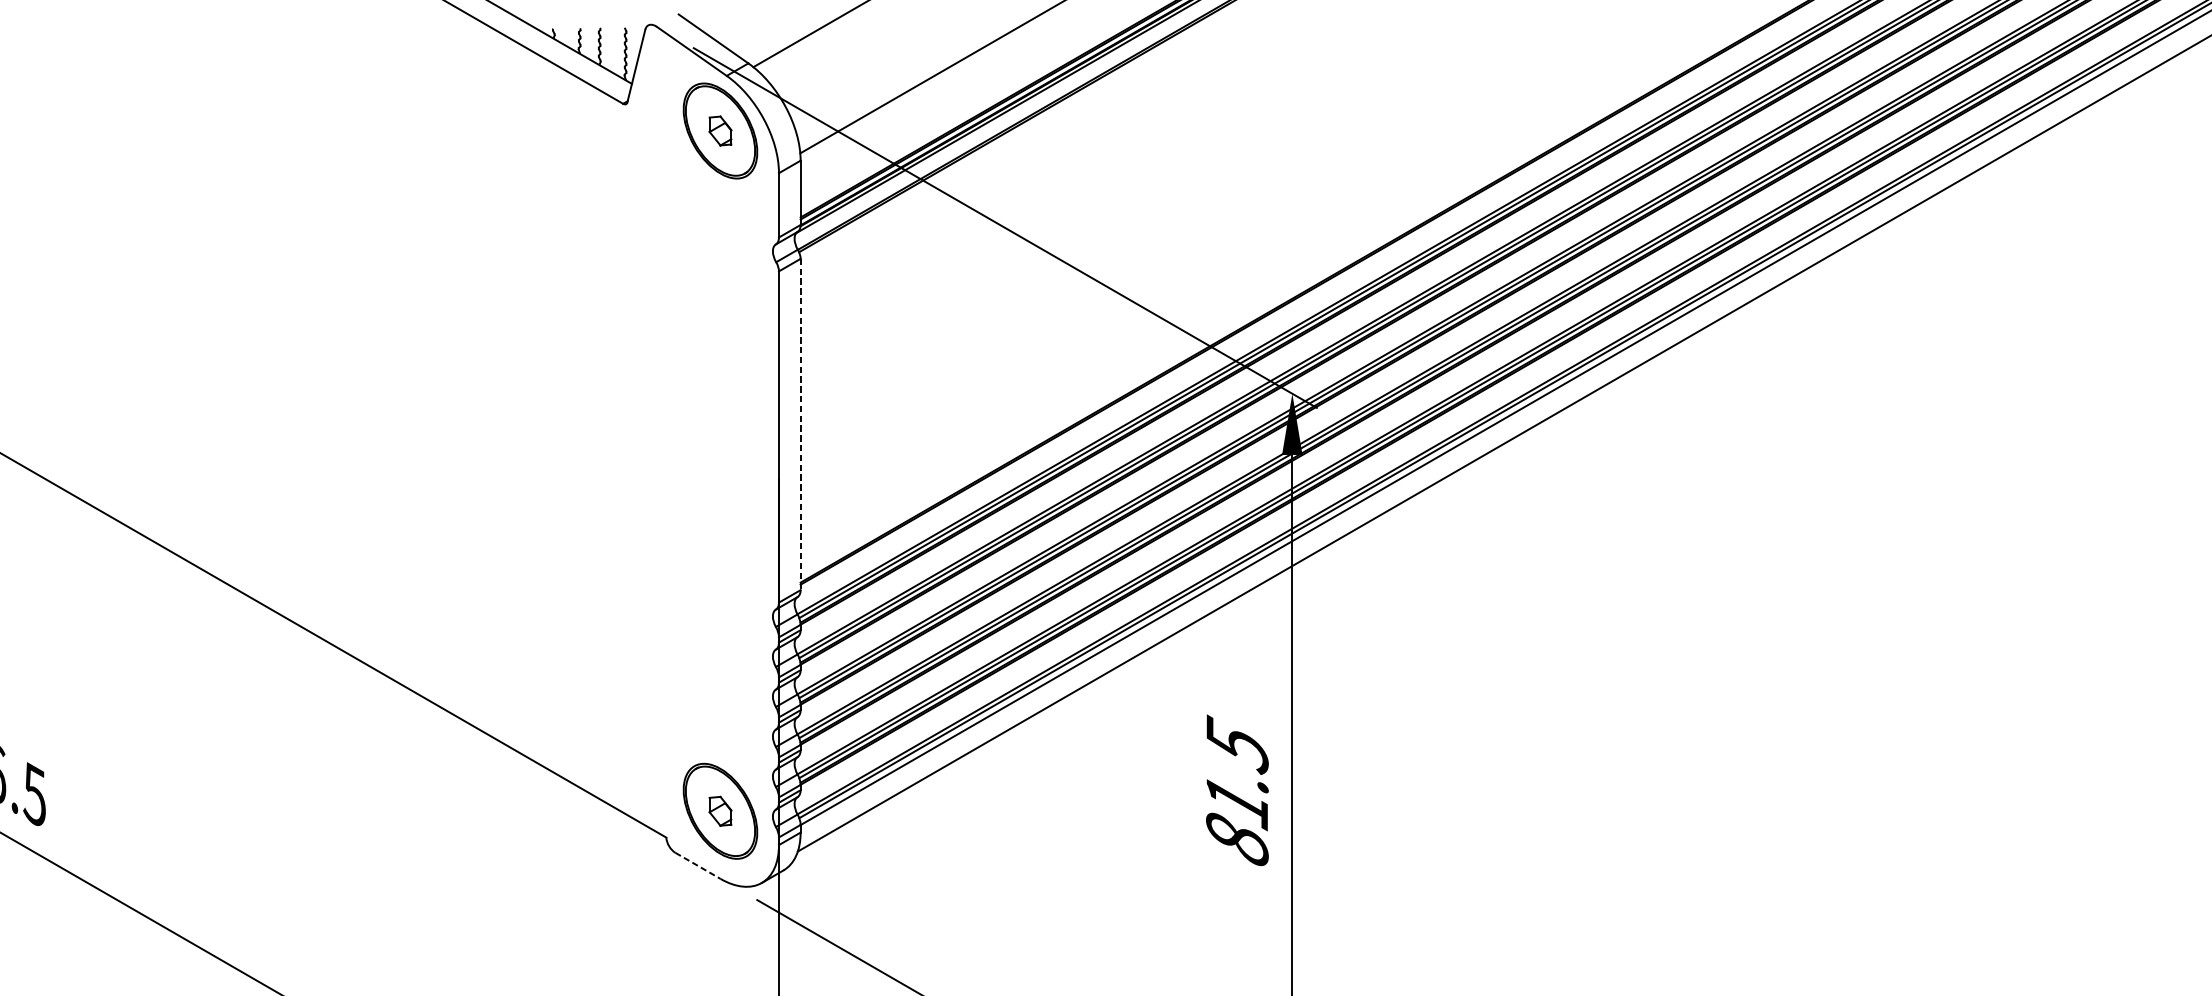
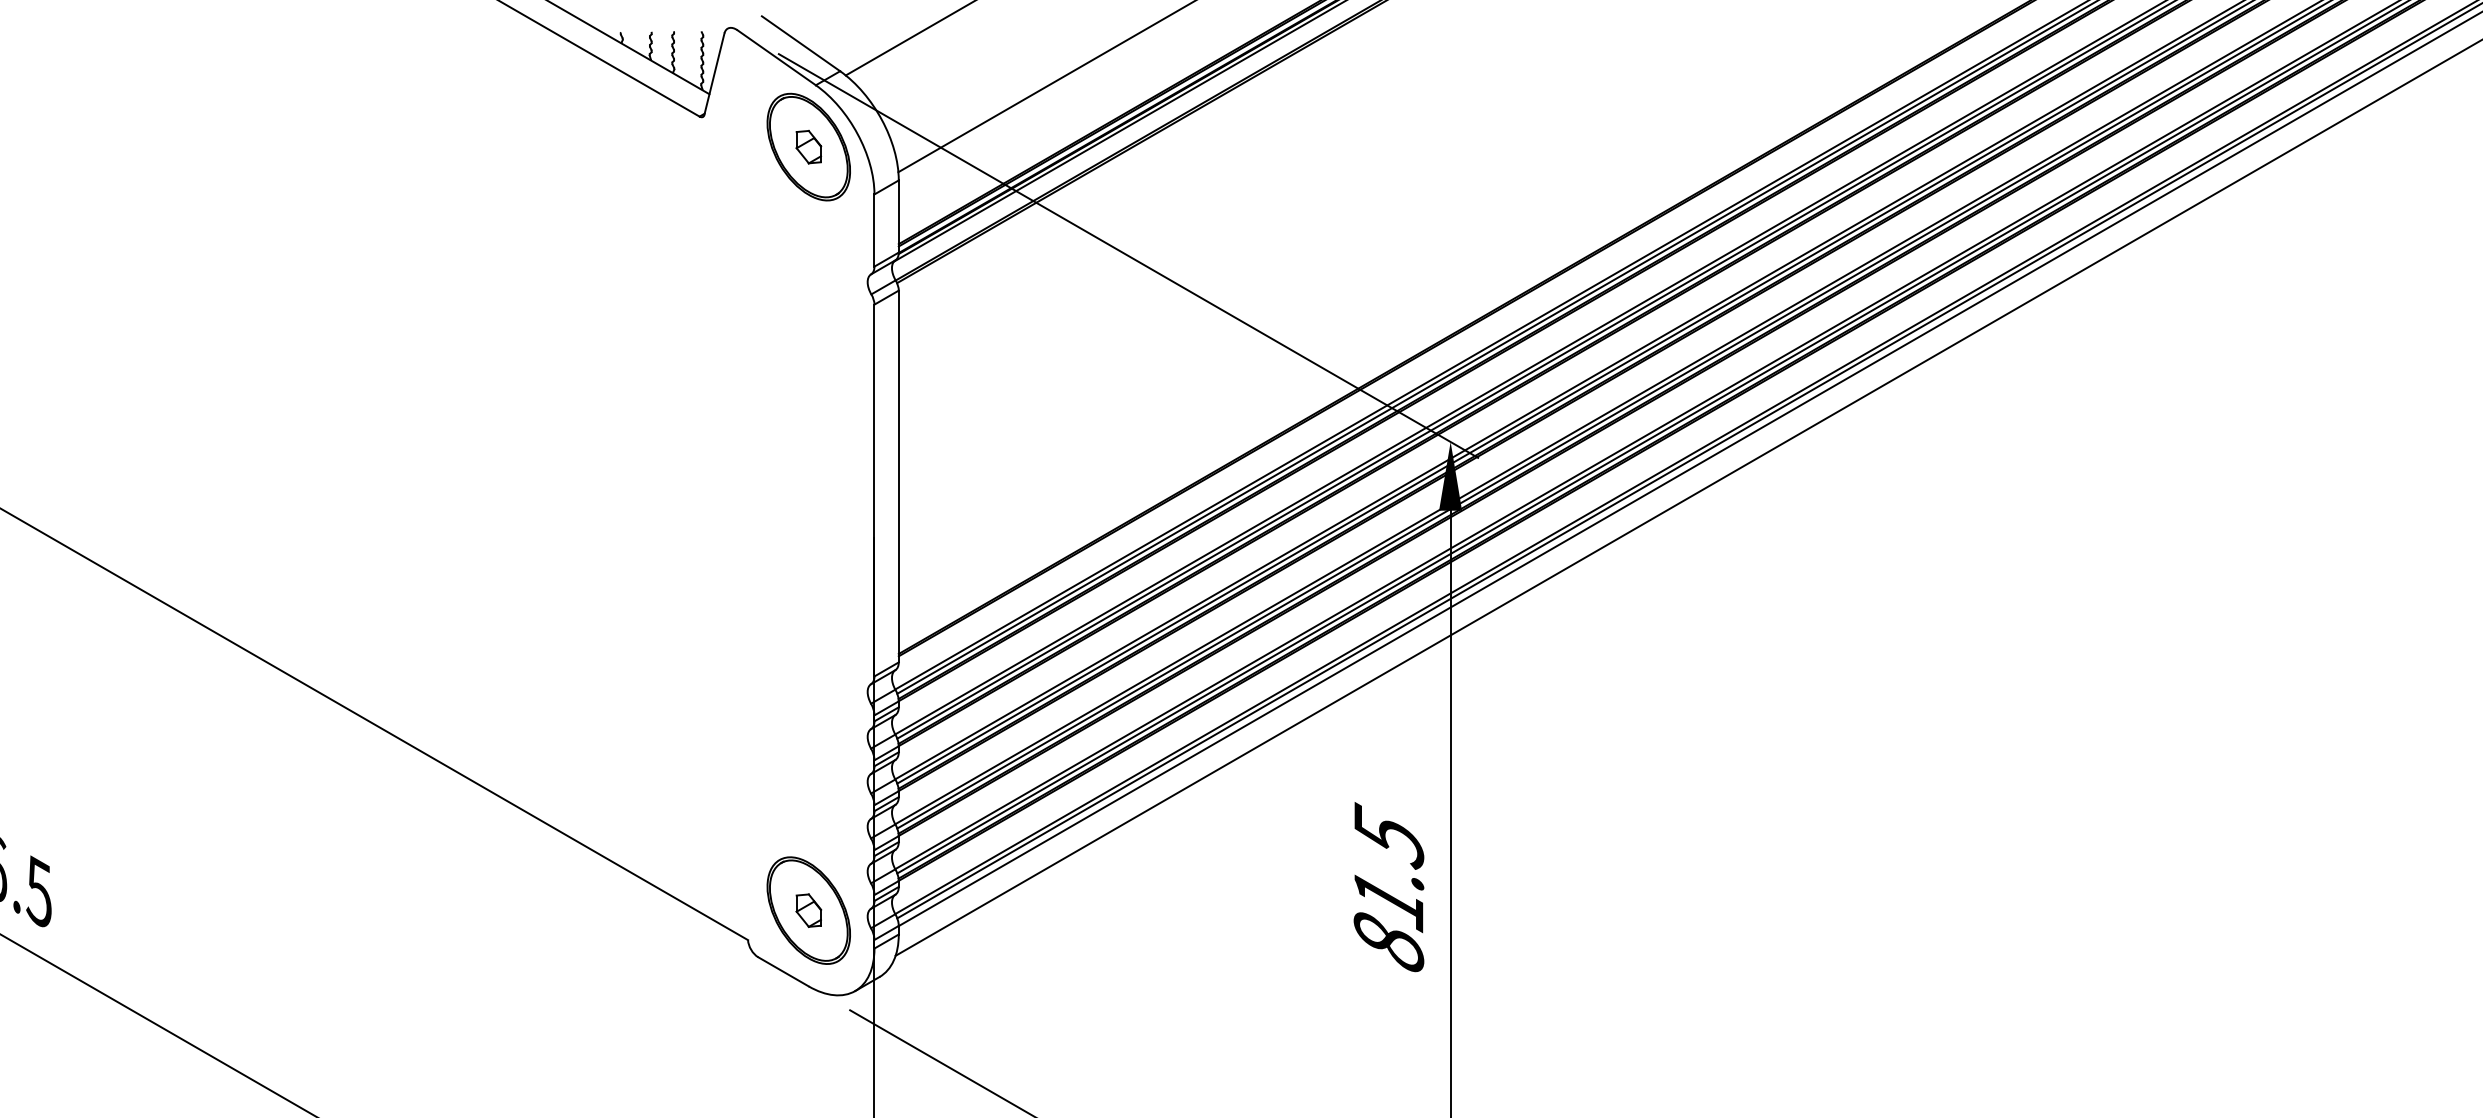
line: (800, 424) -> (898, 476), dashed -> solid
line: (697, 866) -> (783, 972), dashed -> solid

